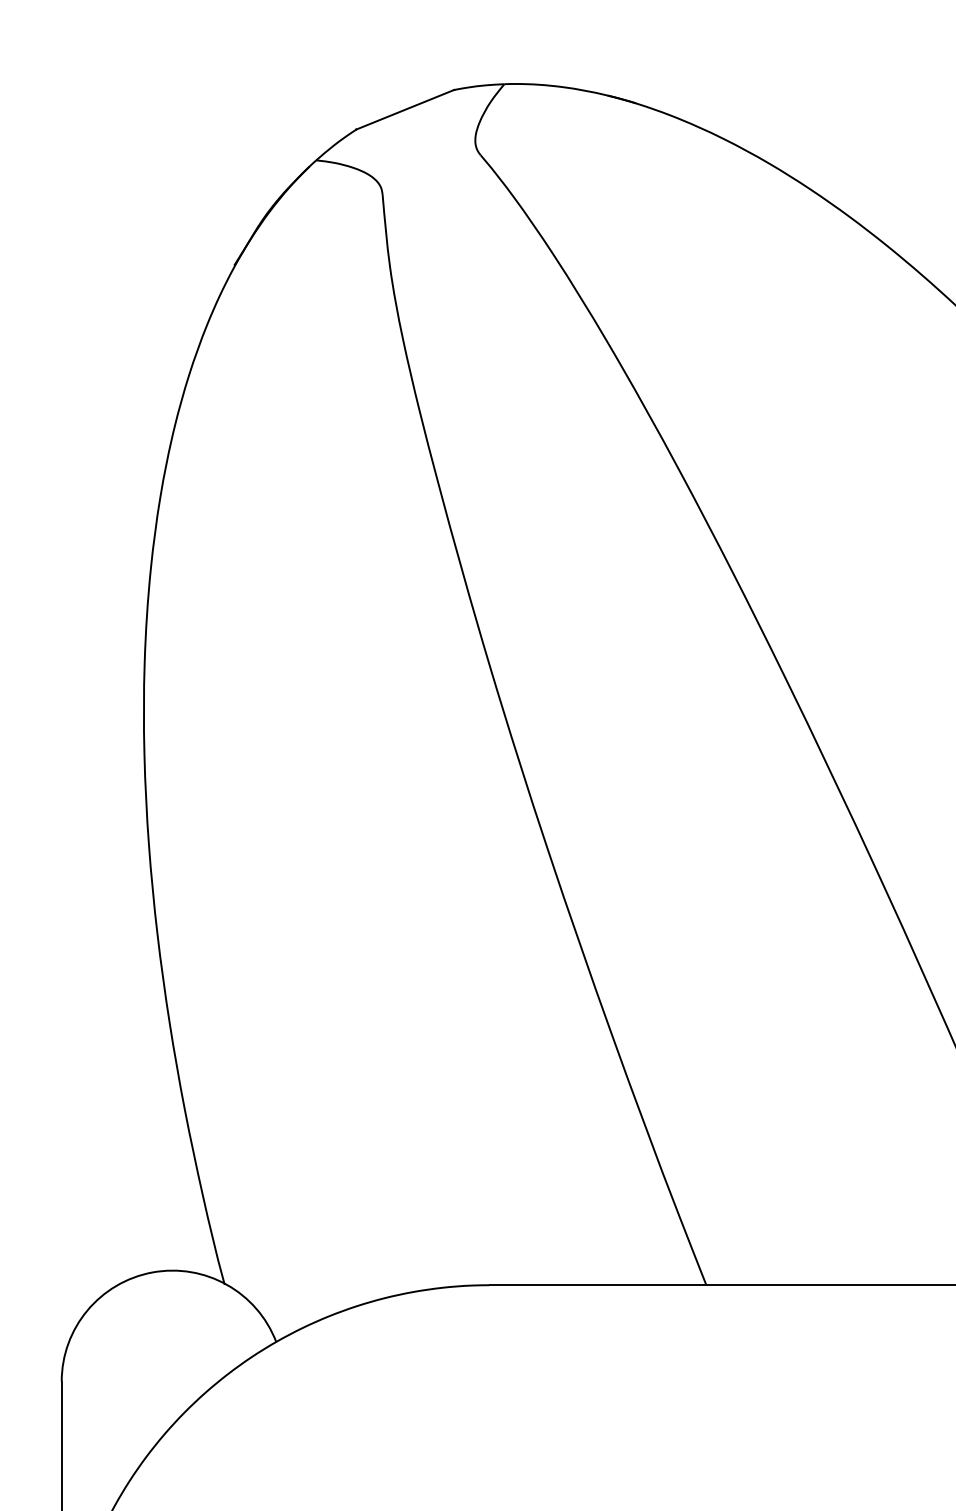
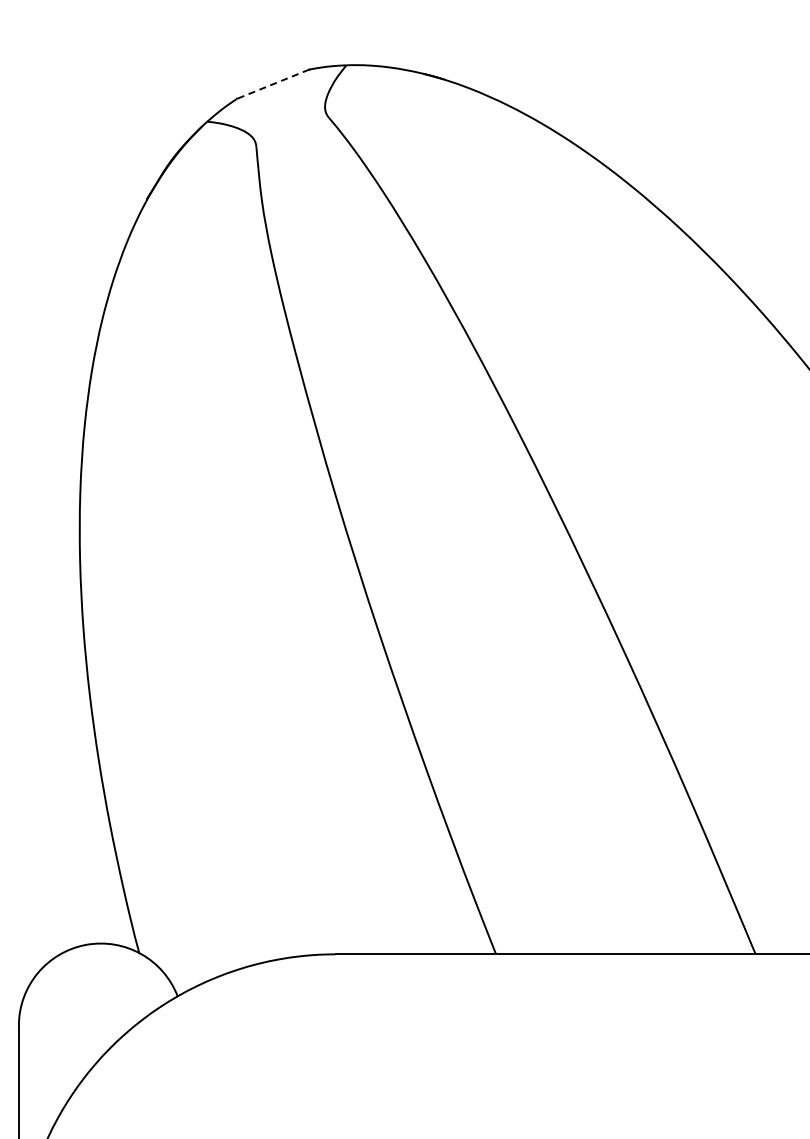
line: (404, 110) -> (272, 84), solid -> dashed

